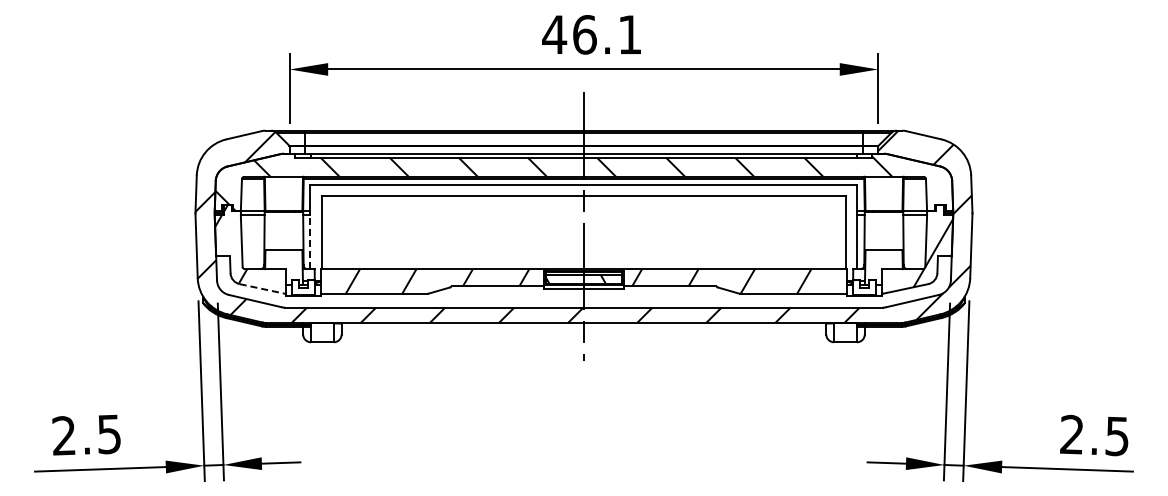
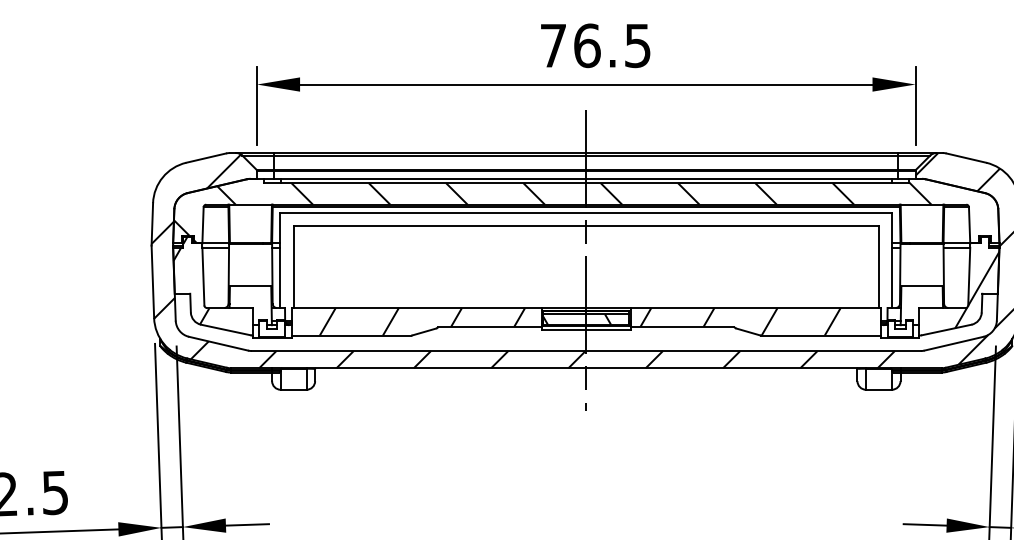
text: (591, 34) -> (594, 45), 46.1 -> 76.5
line: (310, 242) -> (280, 278), dashed -> solid
line: (261, 288) -> (225, 329), dashed -> solid

